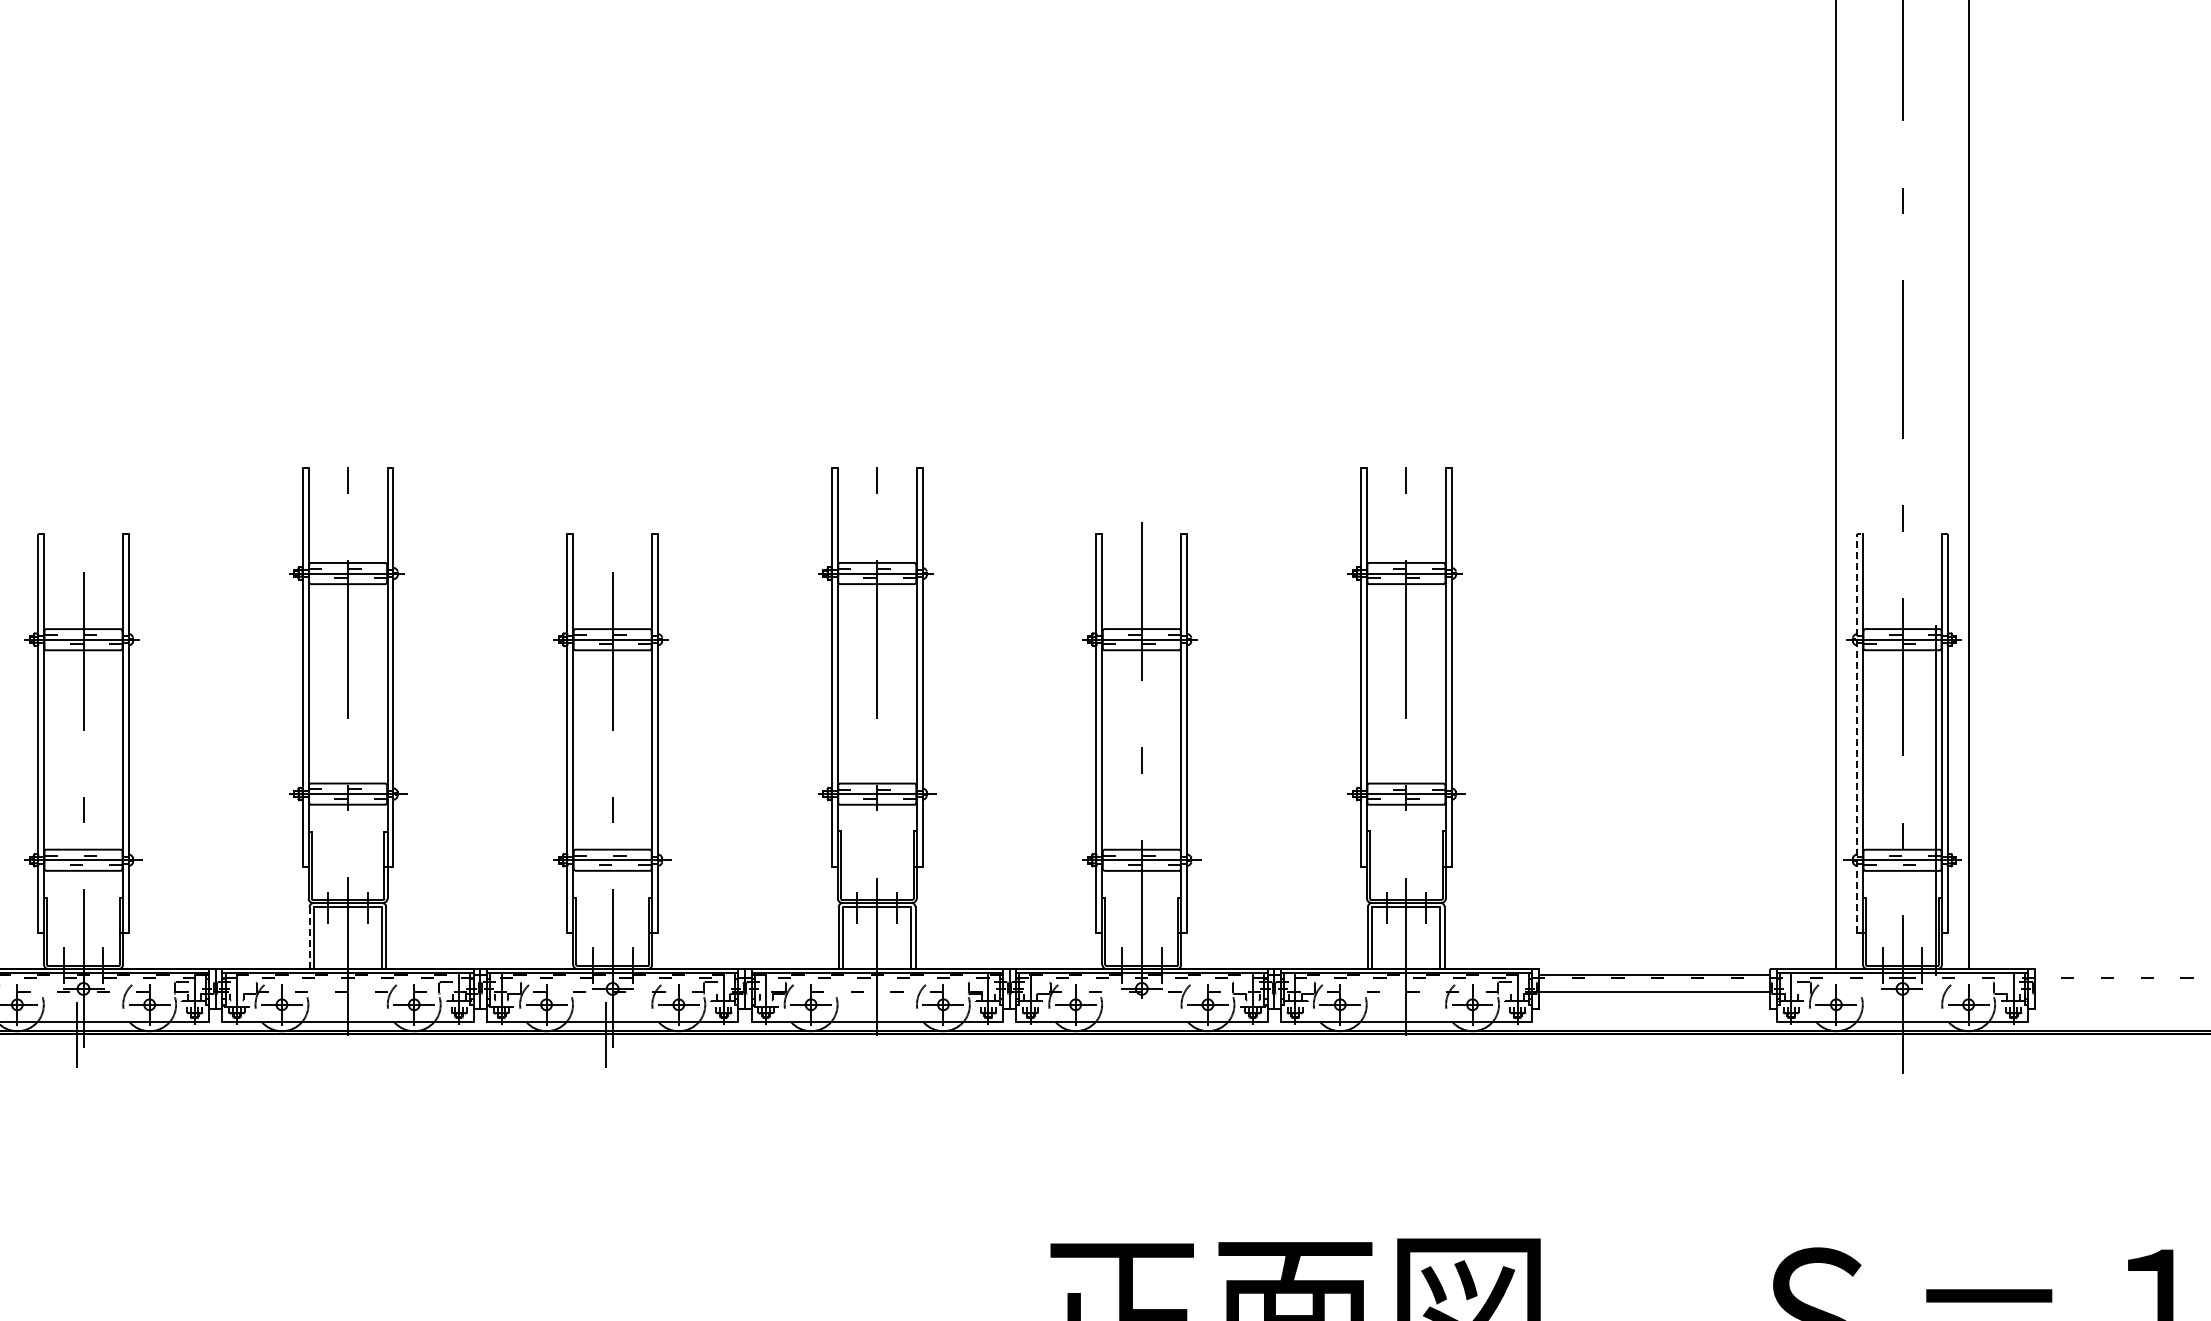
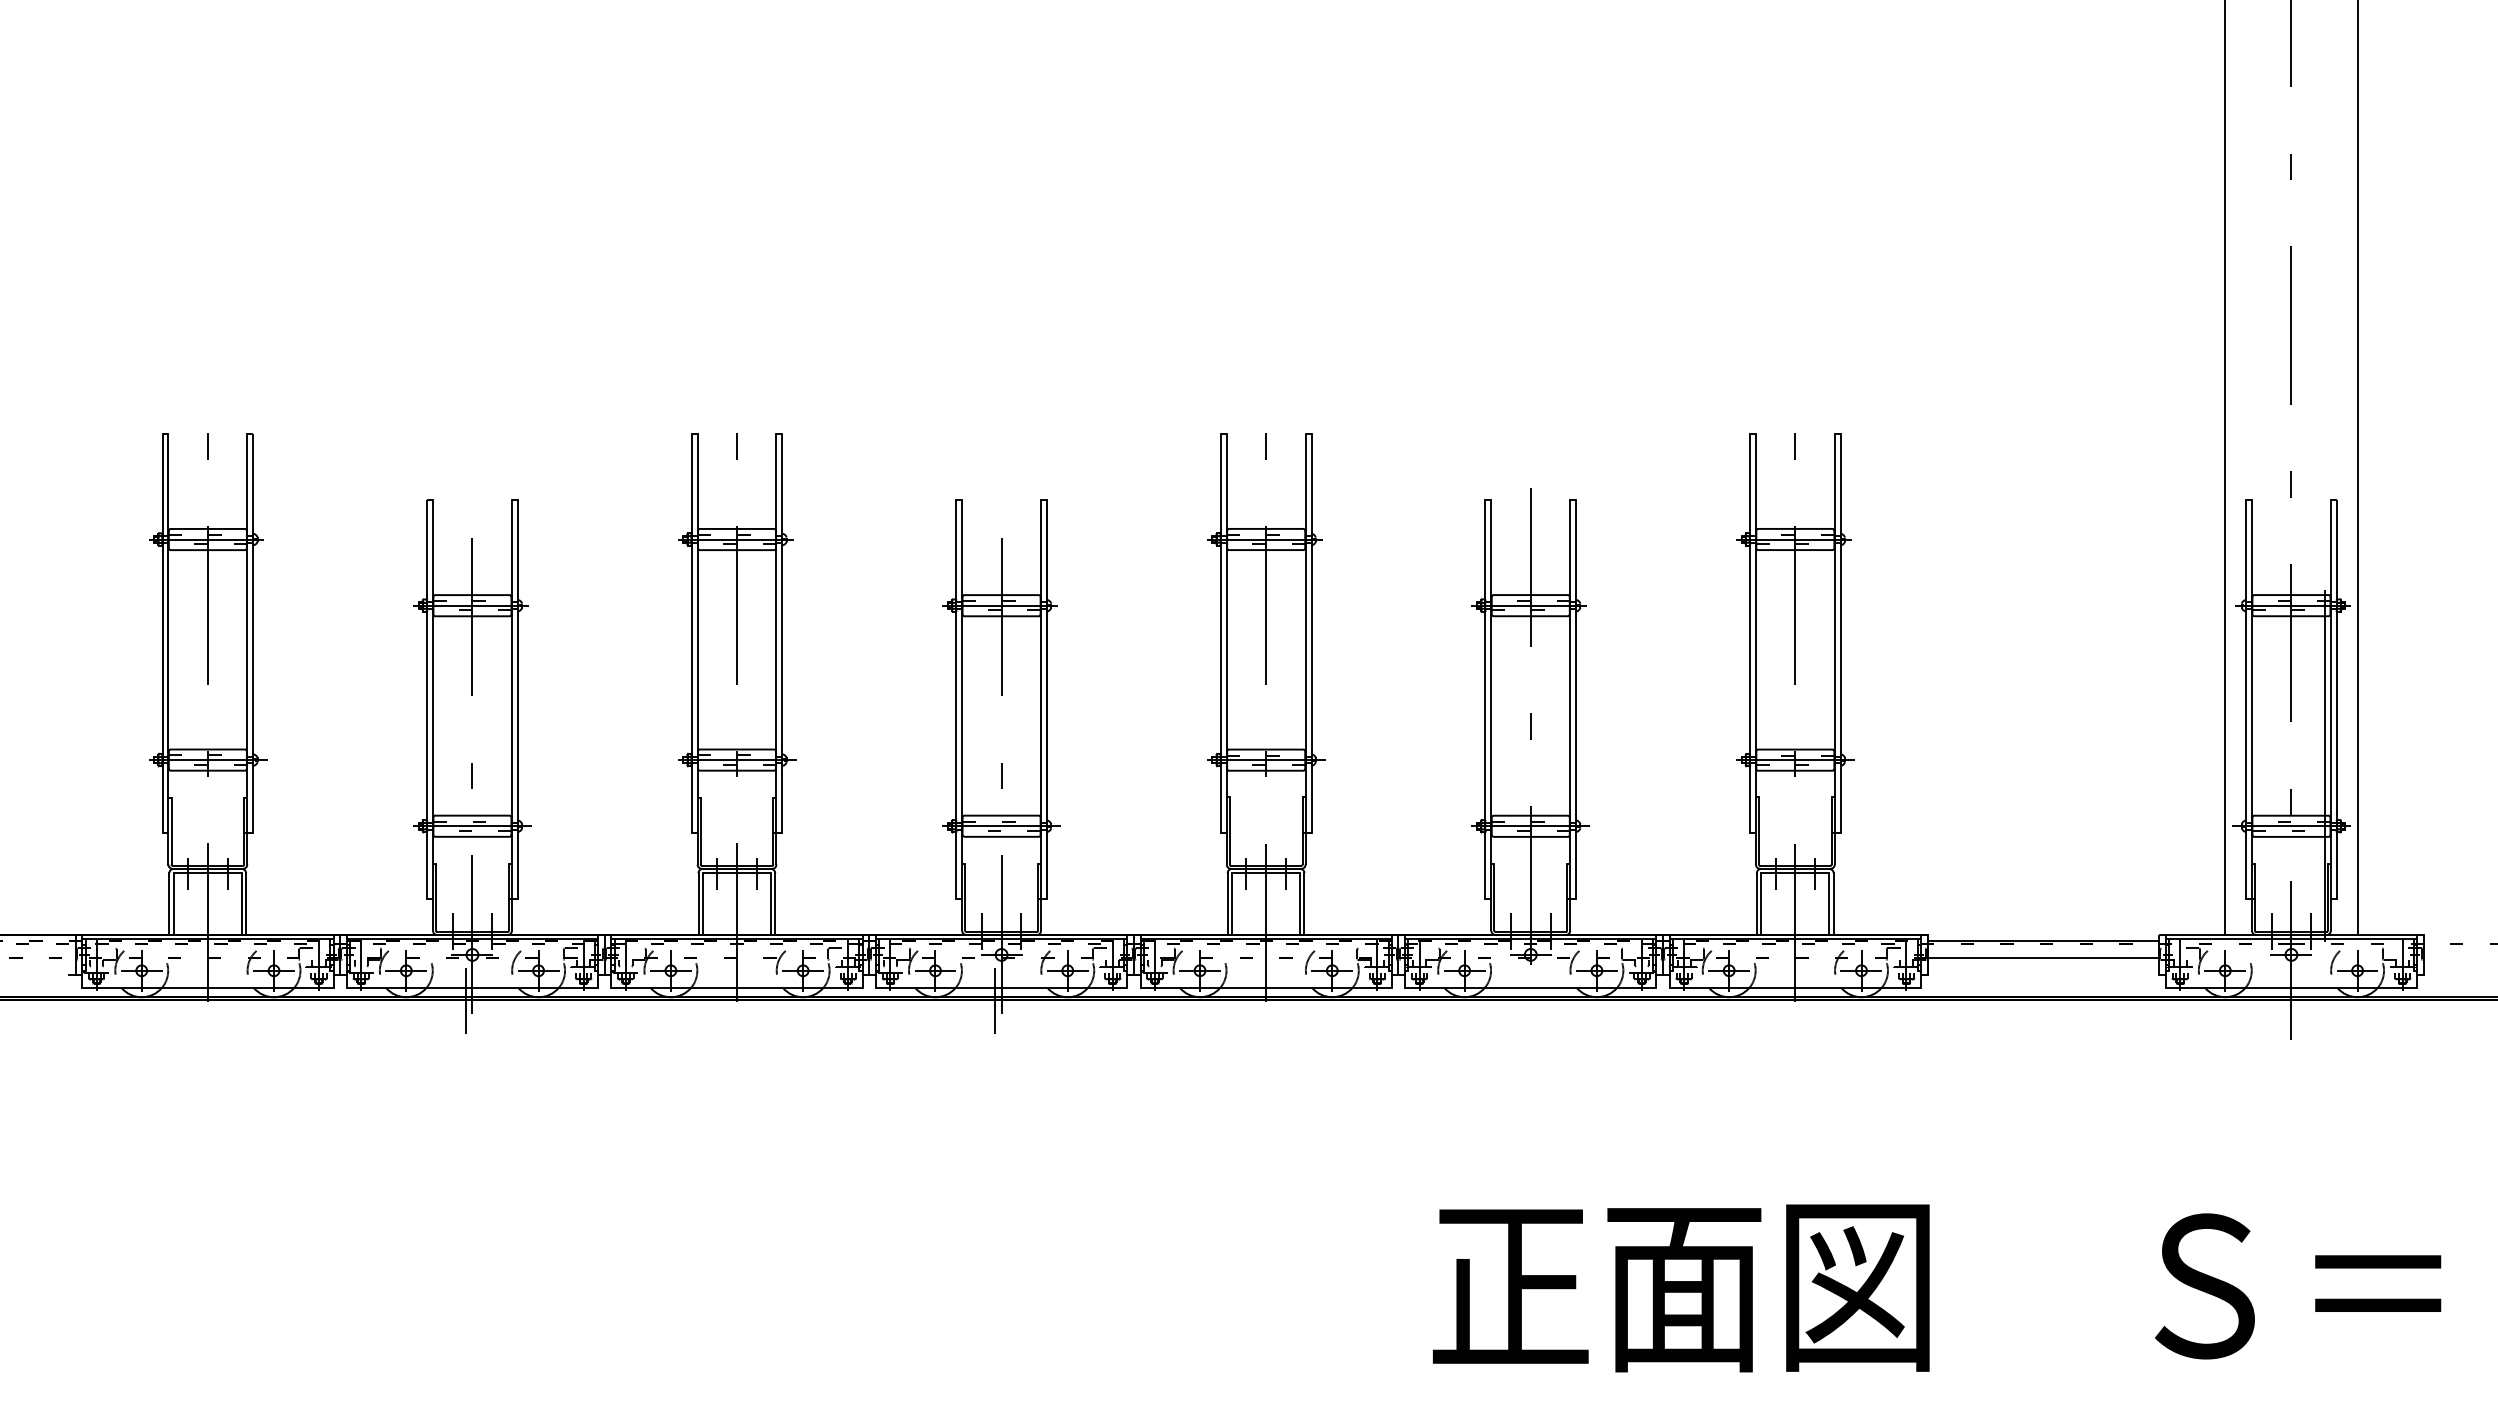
line: (1857, 729) -> (2246, 695), dashed -> solid
line: (309, 938) -> (698, 904), dashed -> solid

